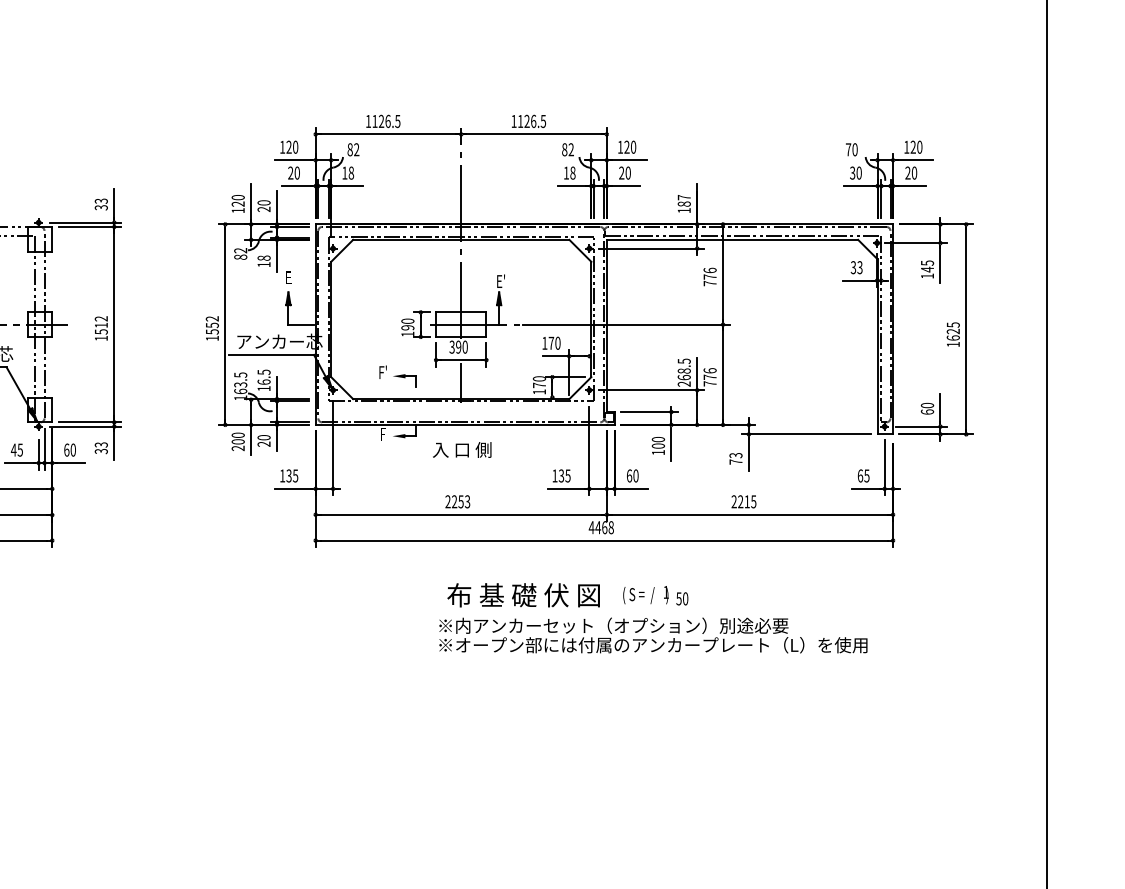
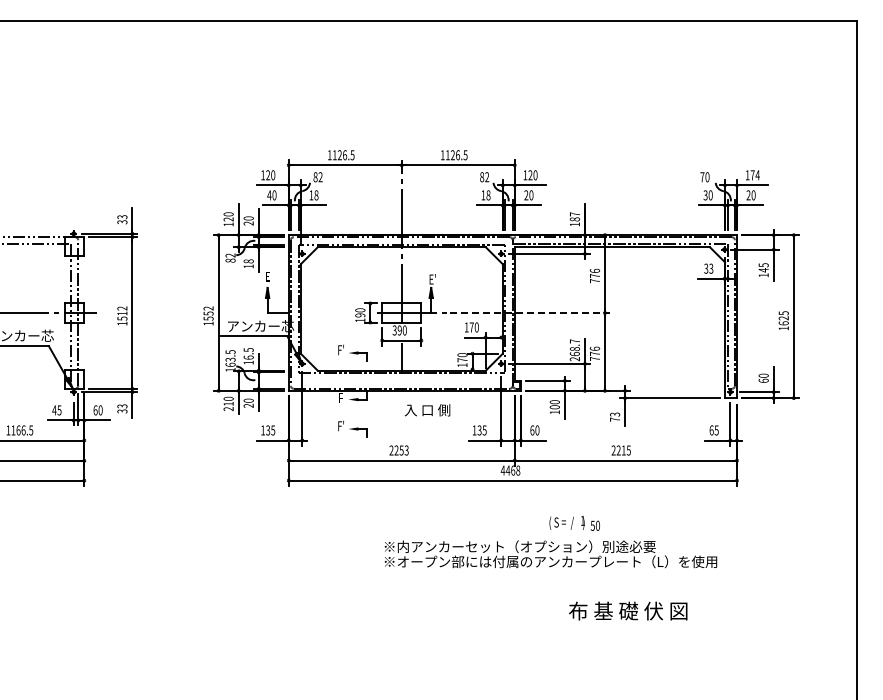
text: (915, 147) -> (754, 175), 120 -> 174
text: (290, 173) -> (269, 195), 20 -> 40
line: (627, 325) -> (530, 313), solid -> dashed
text: (685, 361) -> (575, 341), 268.5 -> 268.7
text: (238, 441) -> (228, 403), 200 -> 210
text: (462, 450) -> (427, 410), moved
part: (397, 473) -> (352, 428), added
text: (524, 594) -> (628, 610), moved
text: (655, 595) -> (574, 523), moved

